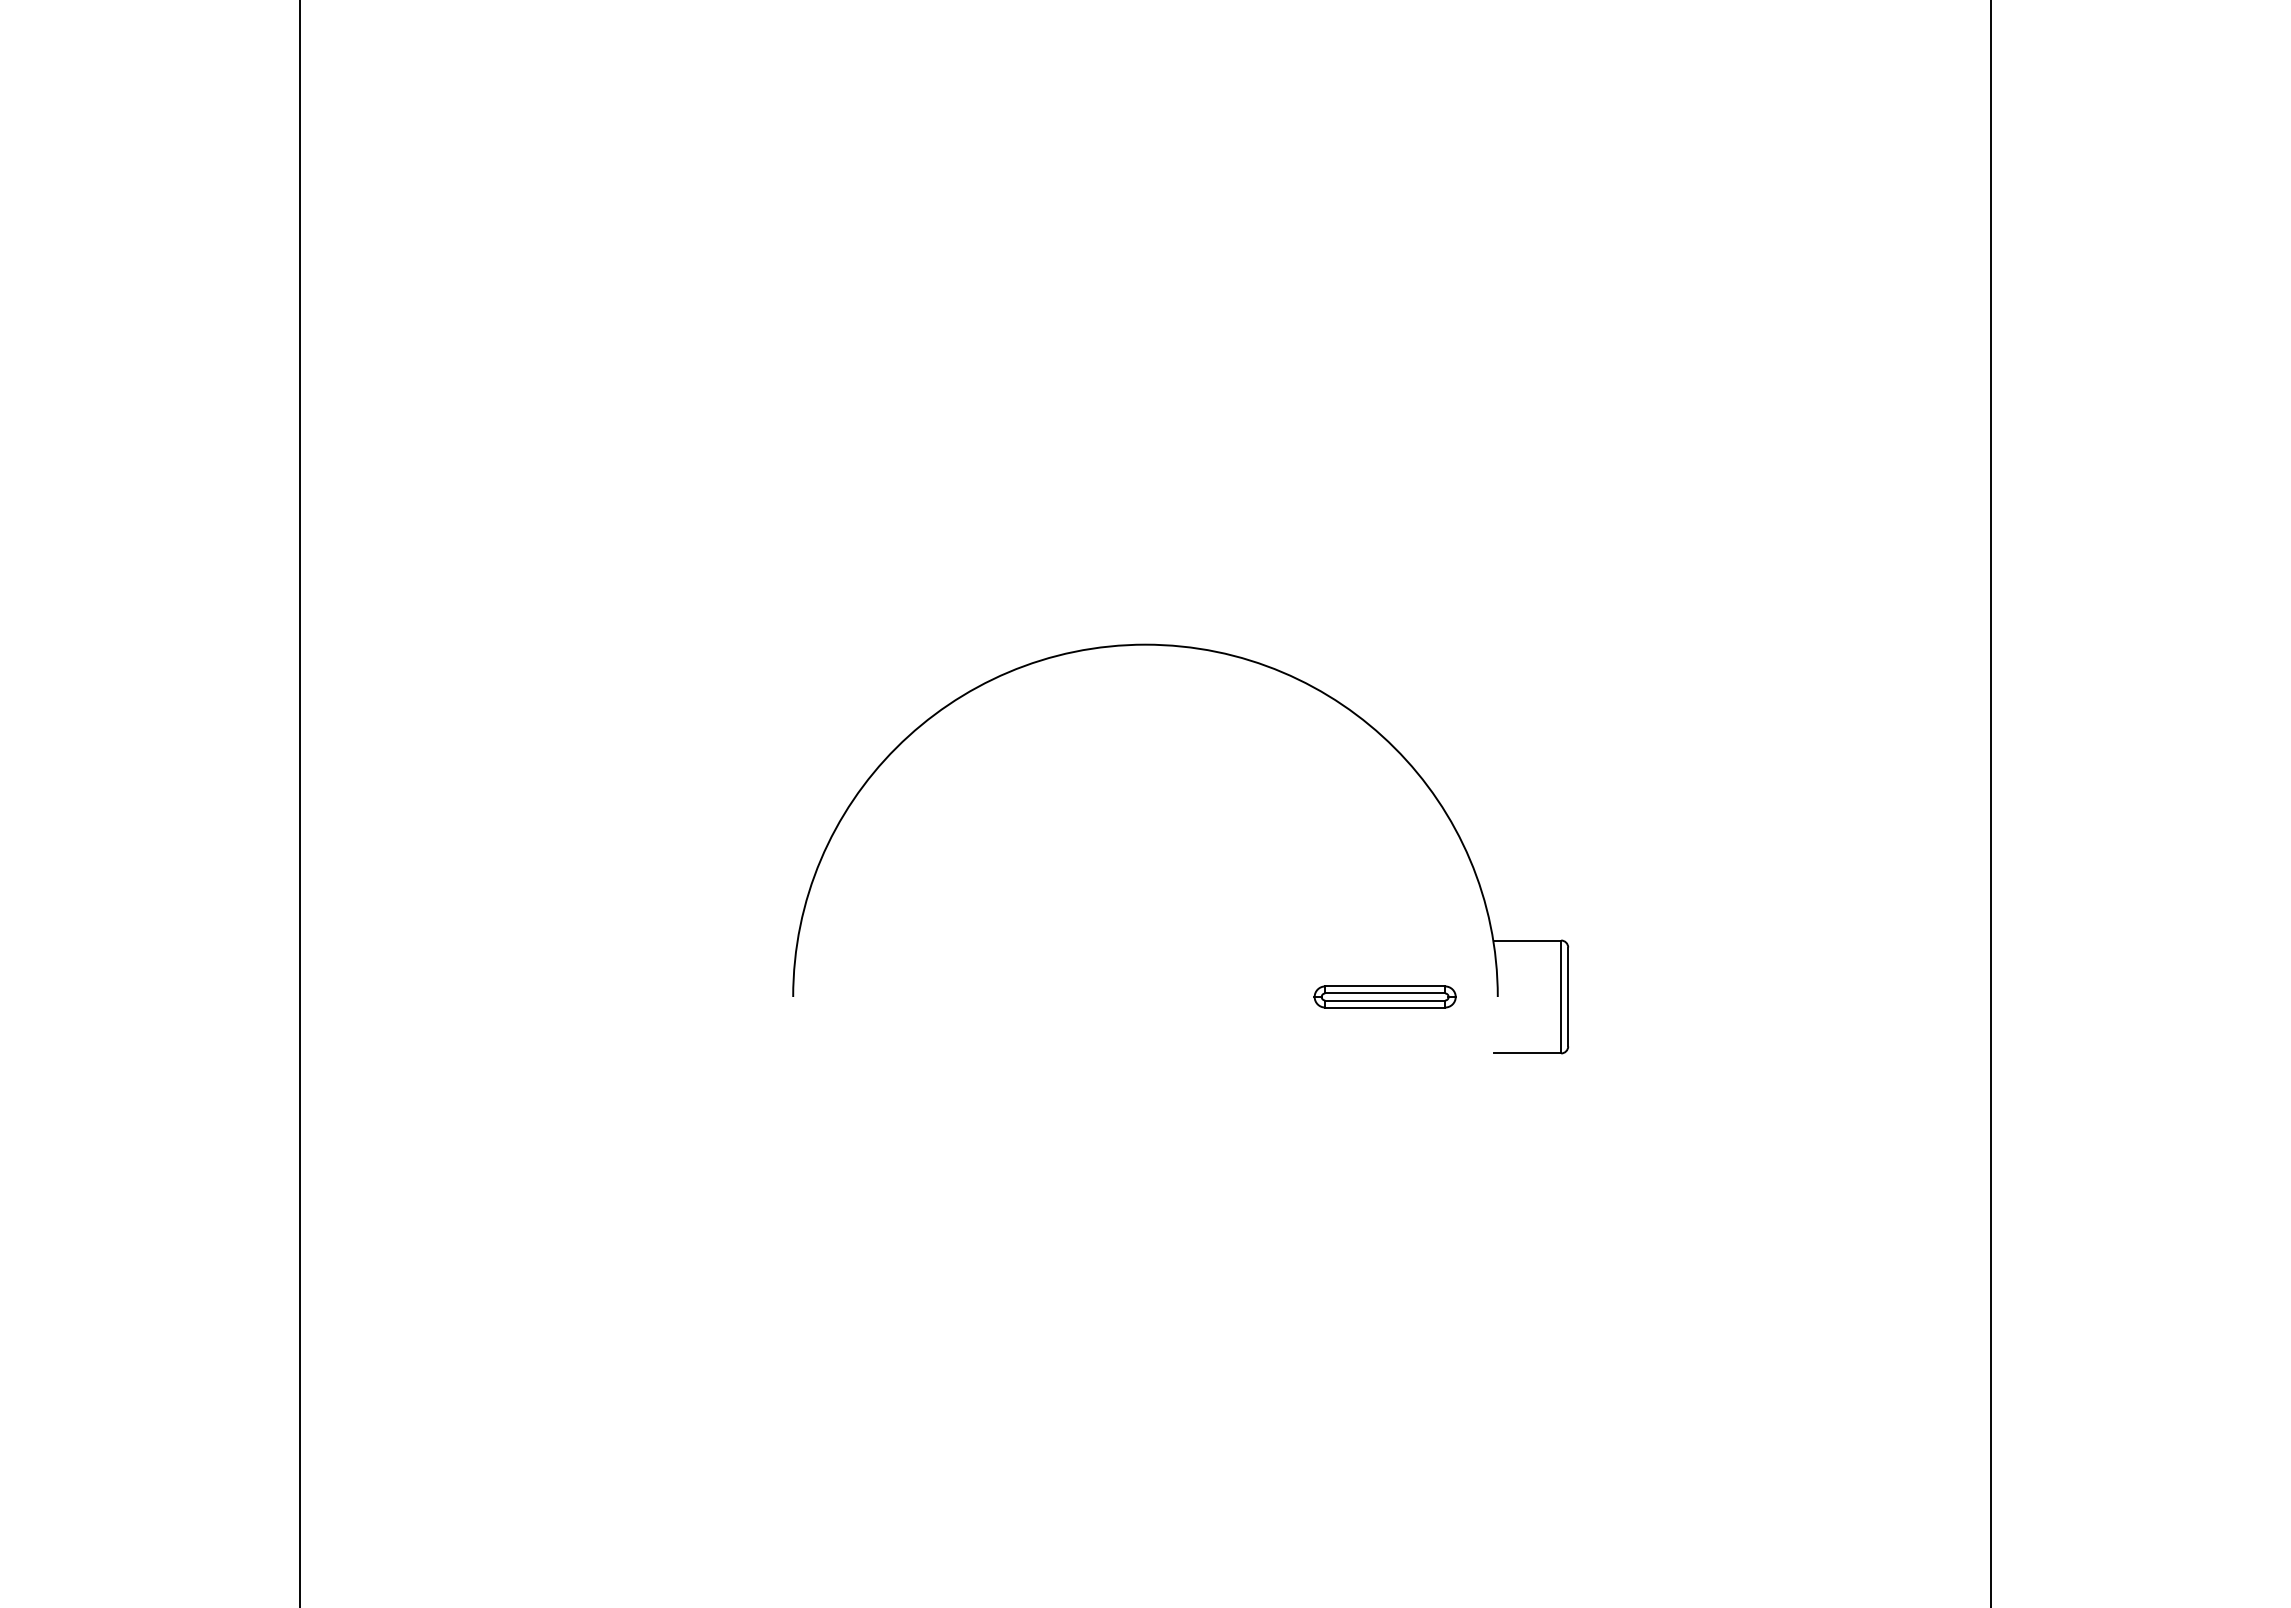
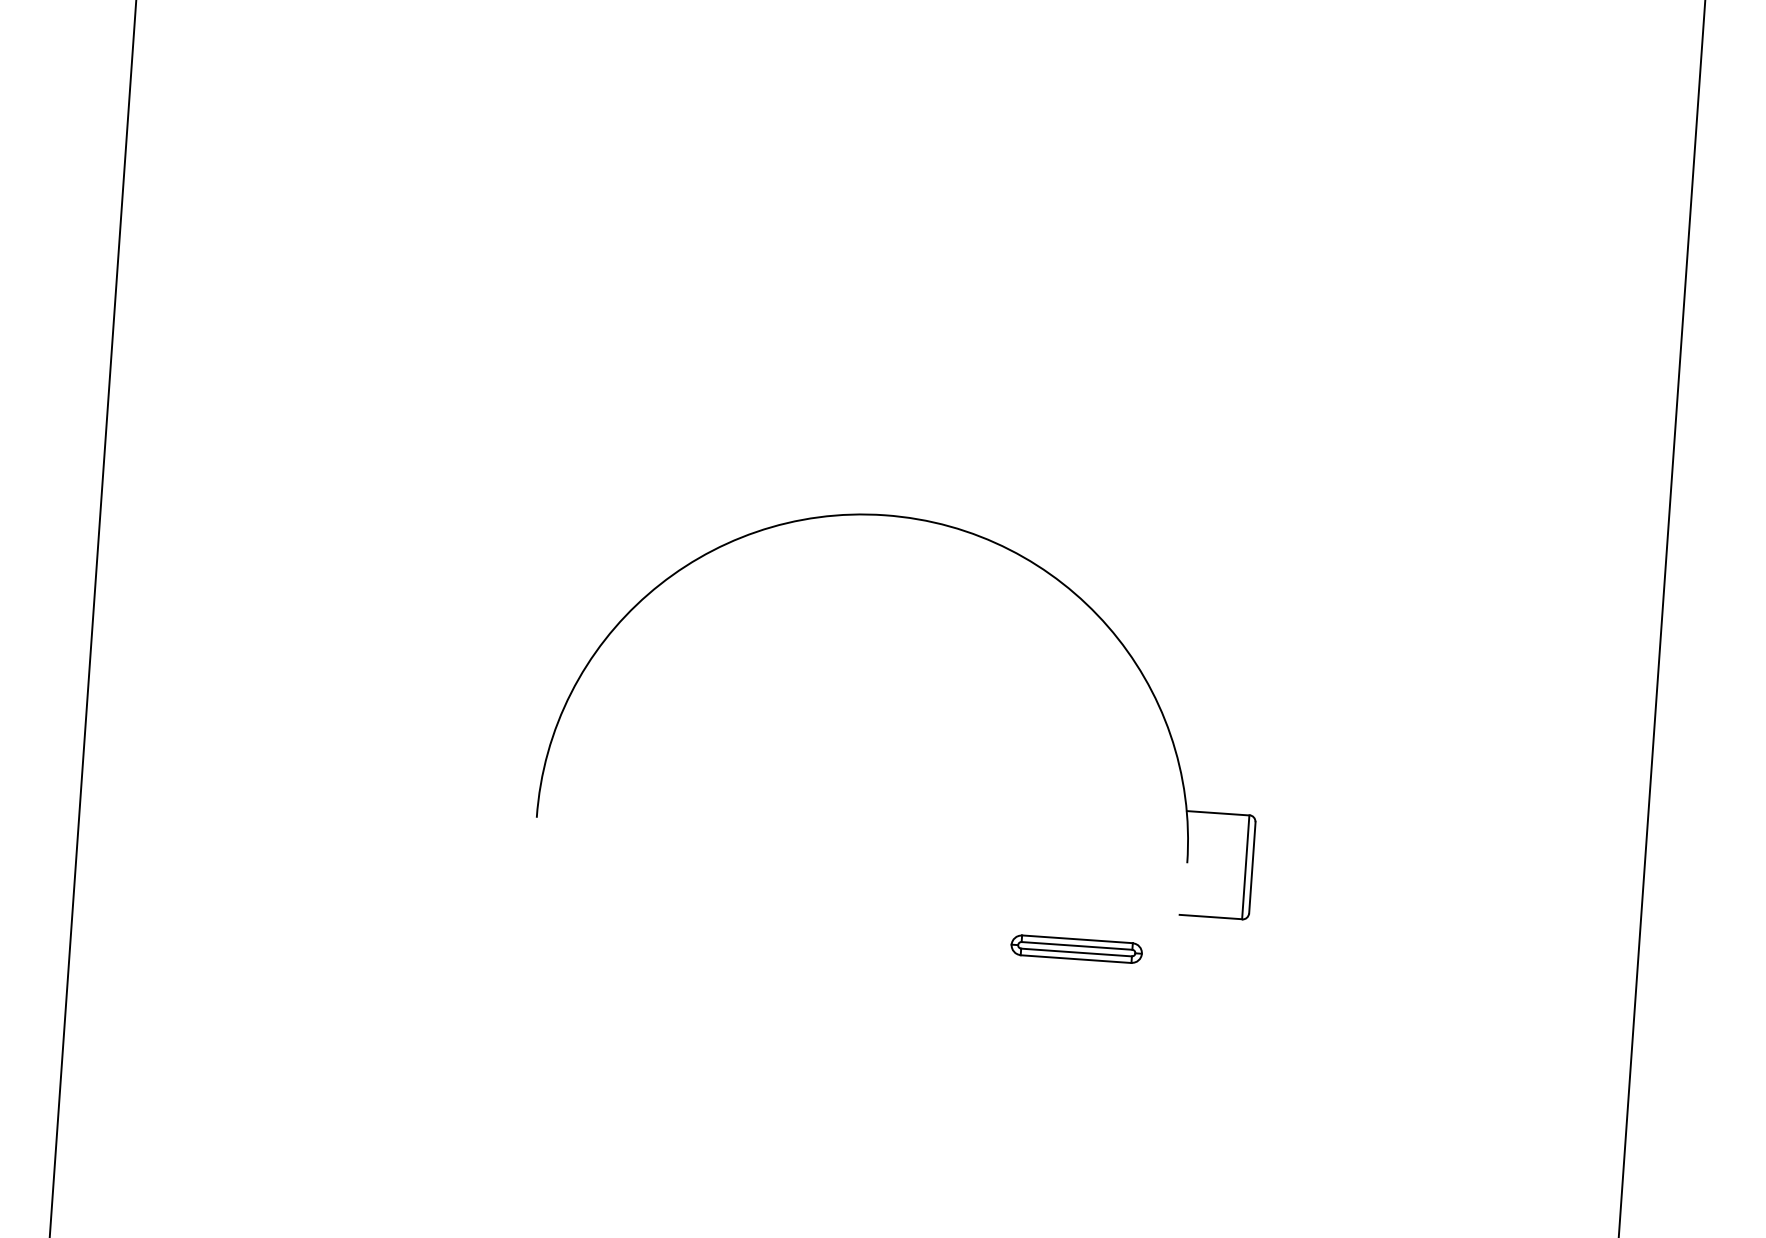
part: (1384, 996) -> (1076, 948), moved

